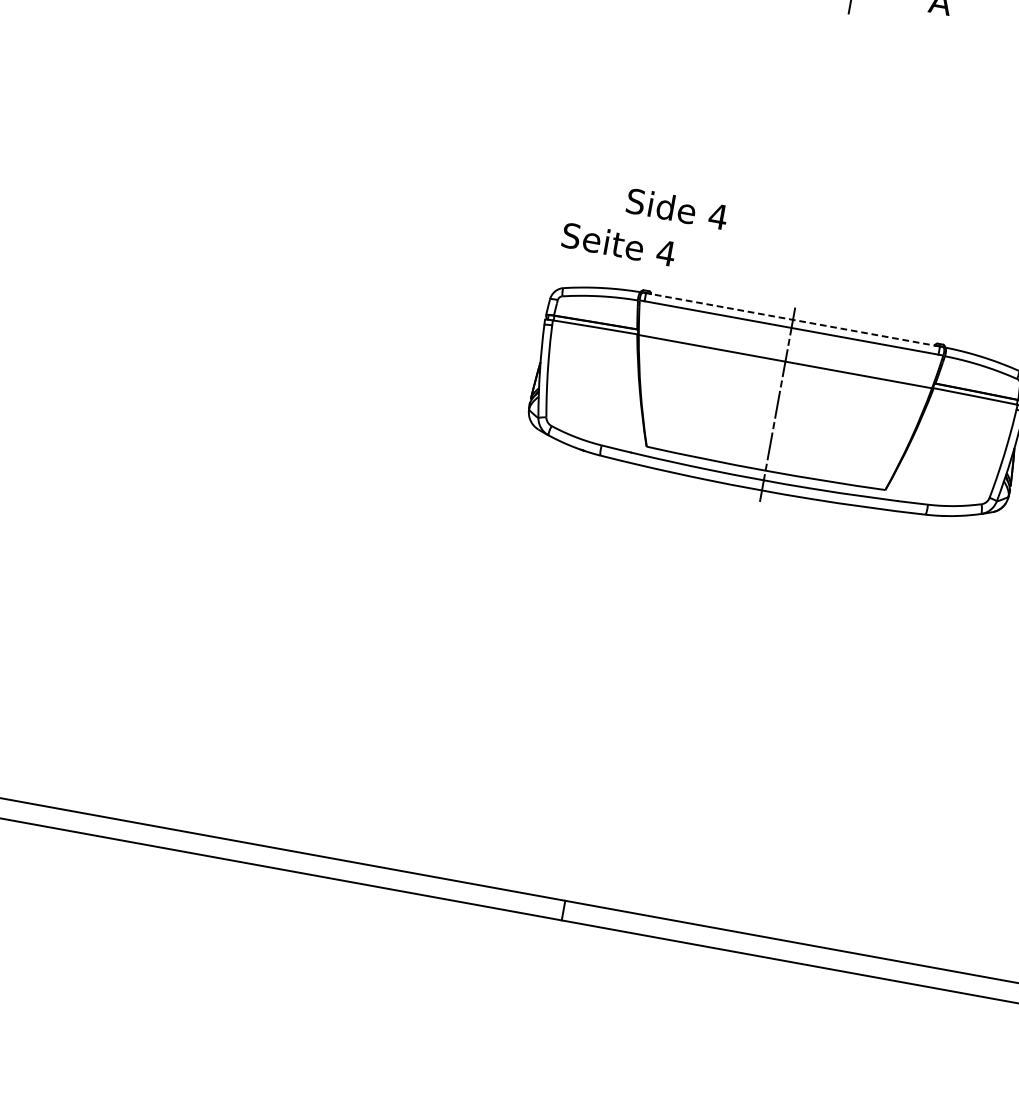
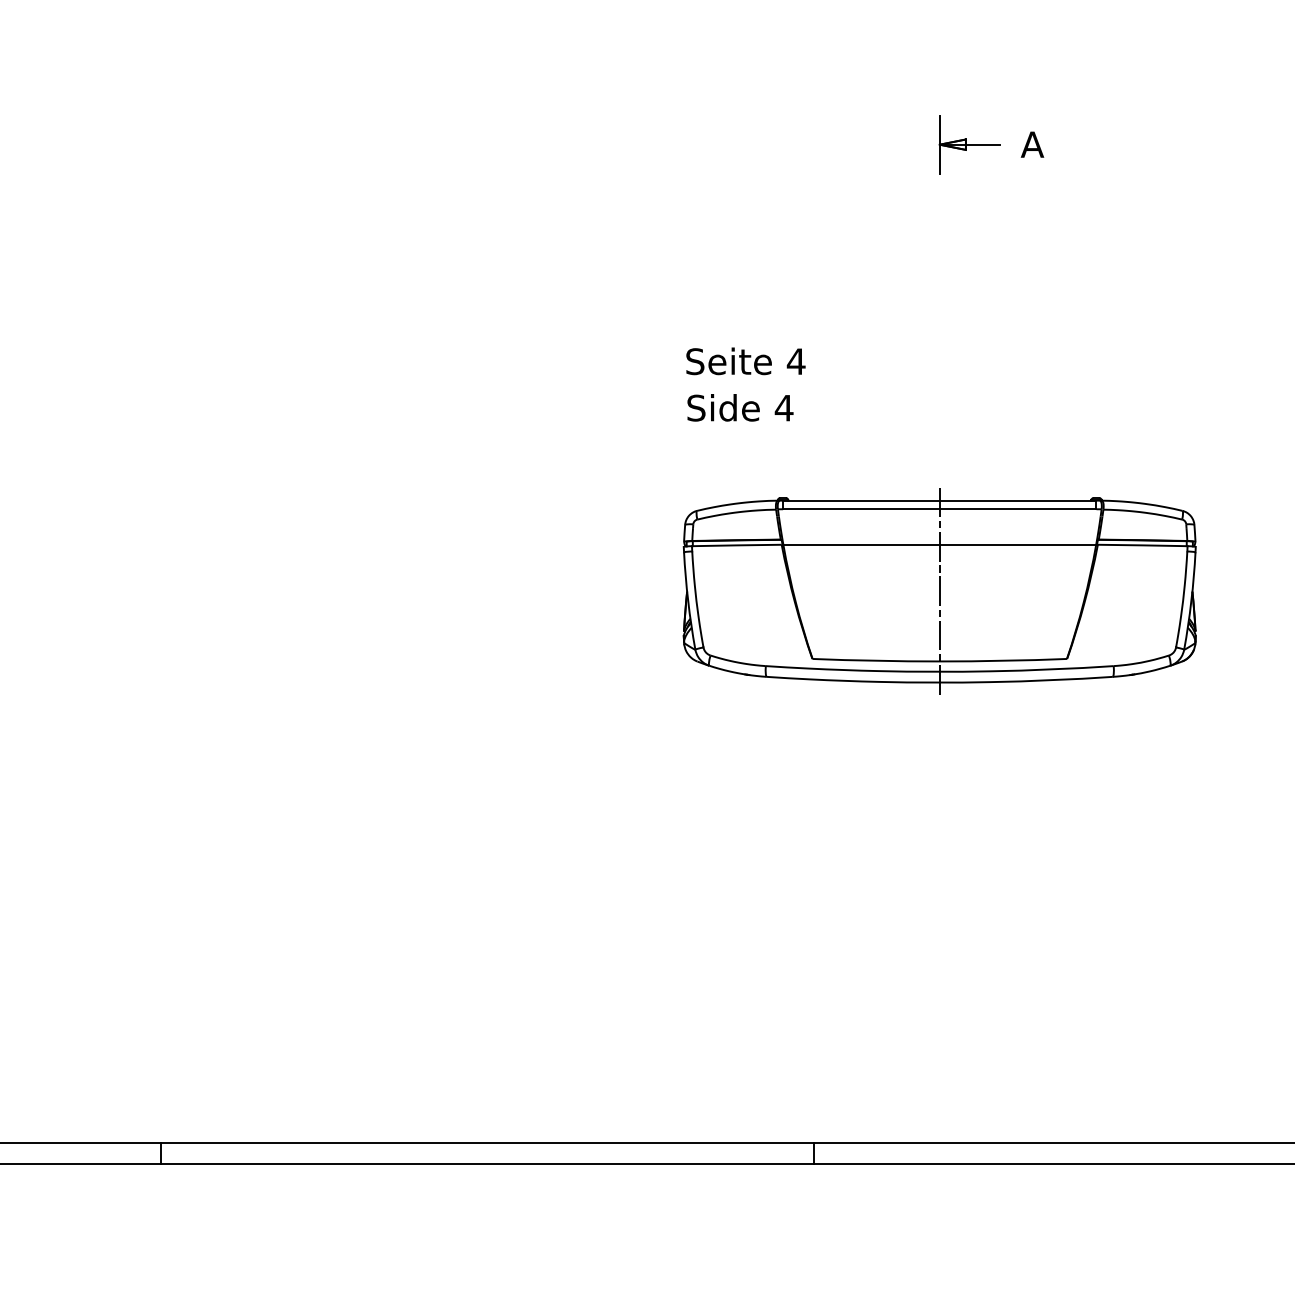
text: (677, 208) -> (740, 407), moved
text: (618, 244) -> (745, 361), moved
line: (792, 319) -> (939, 500), dashed -> solid

